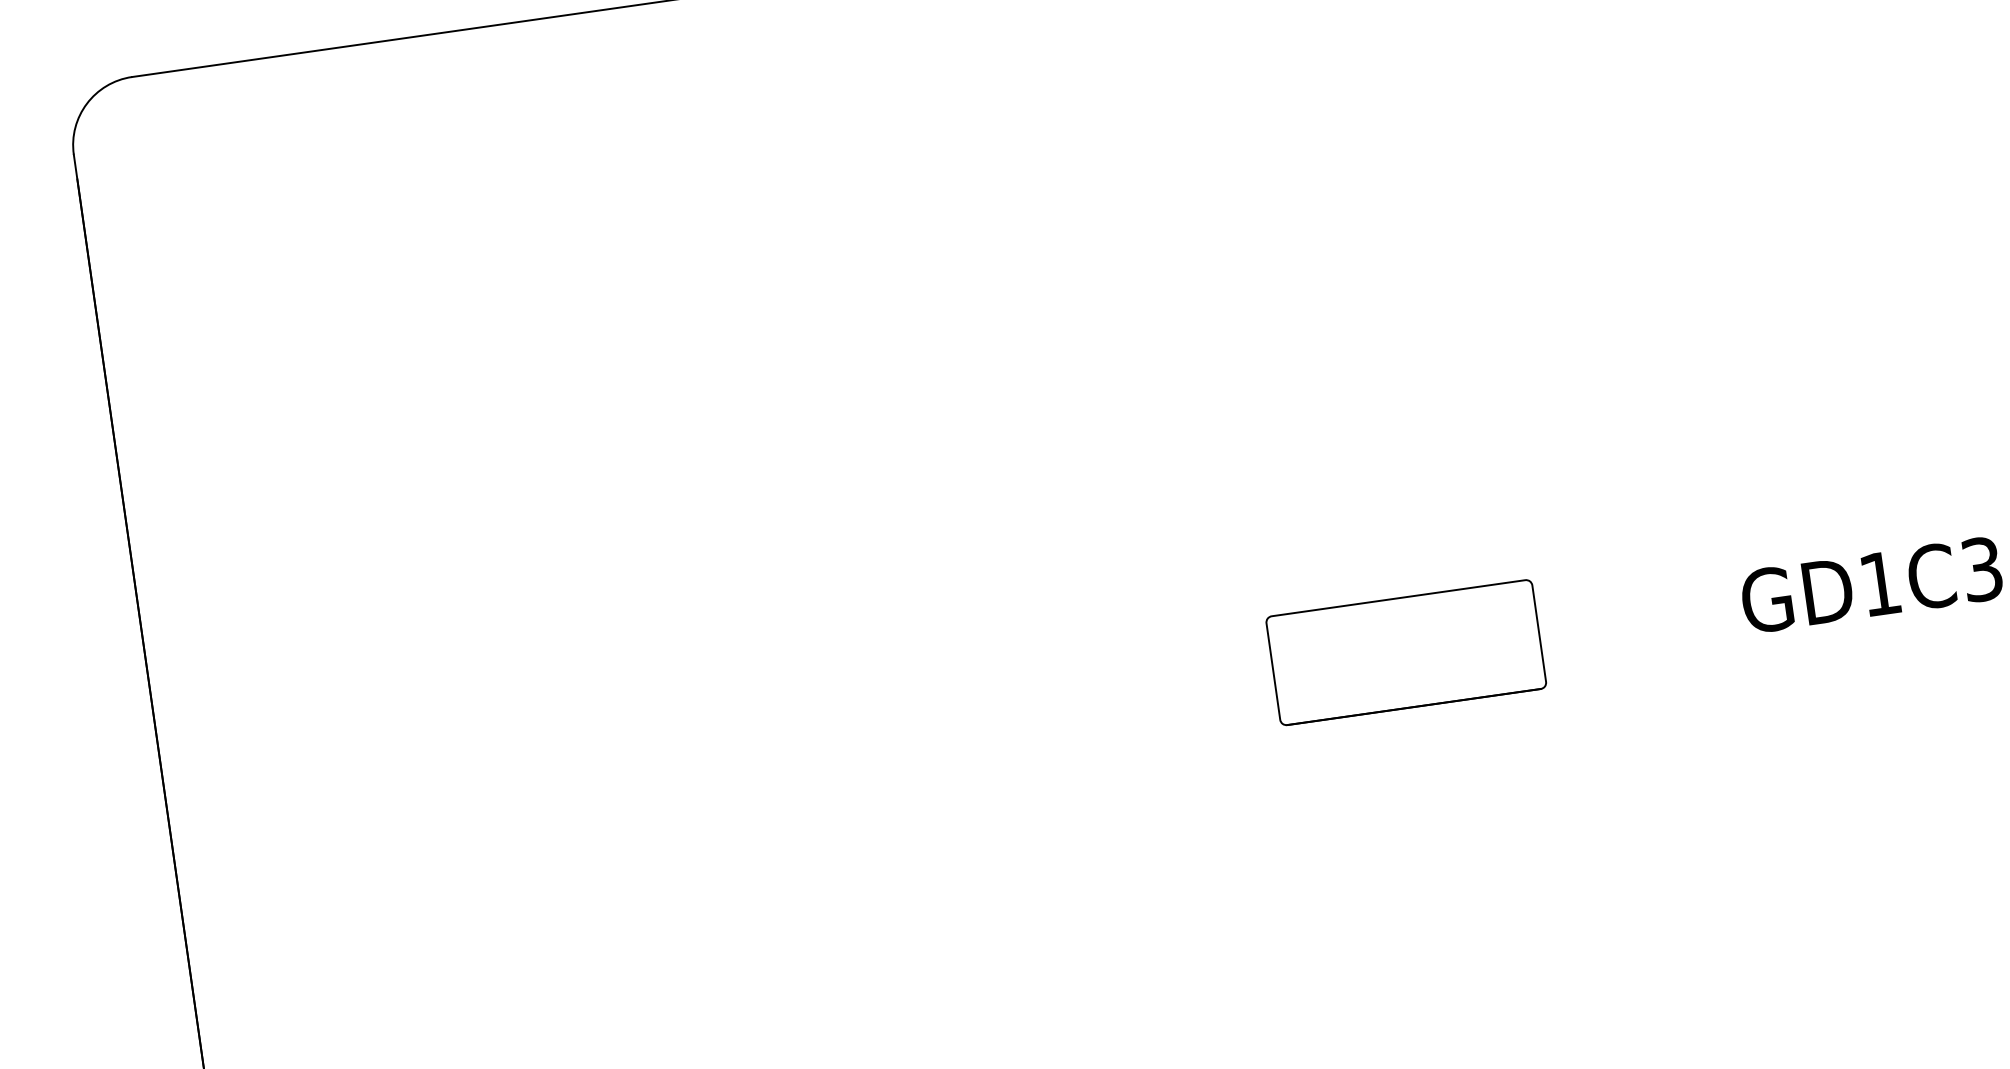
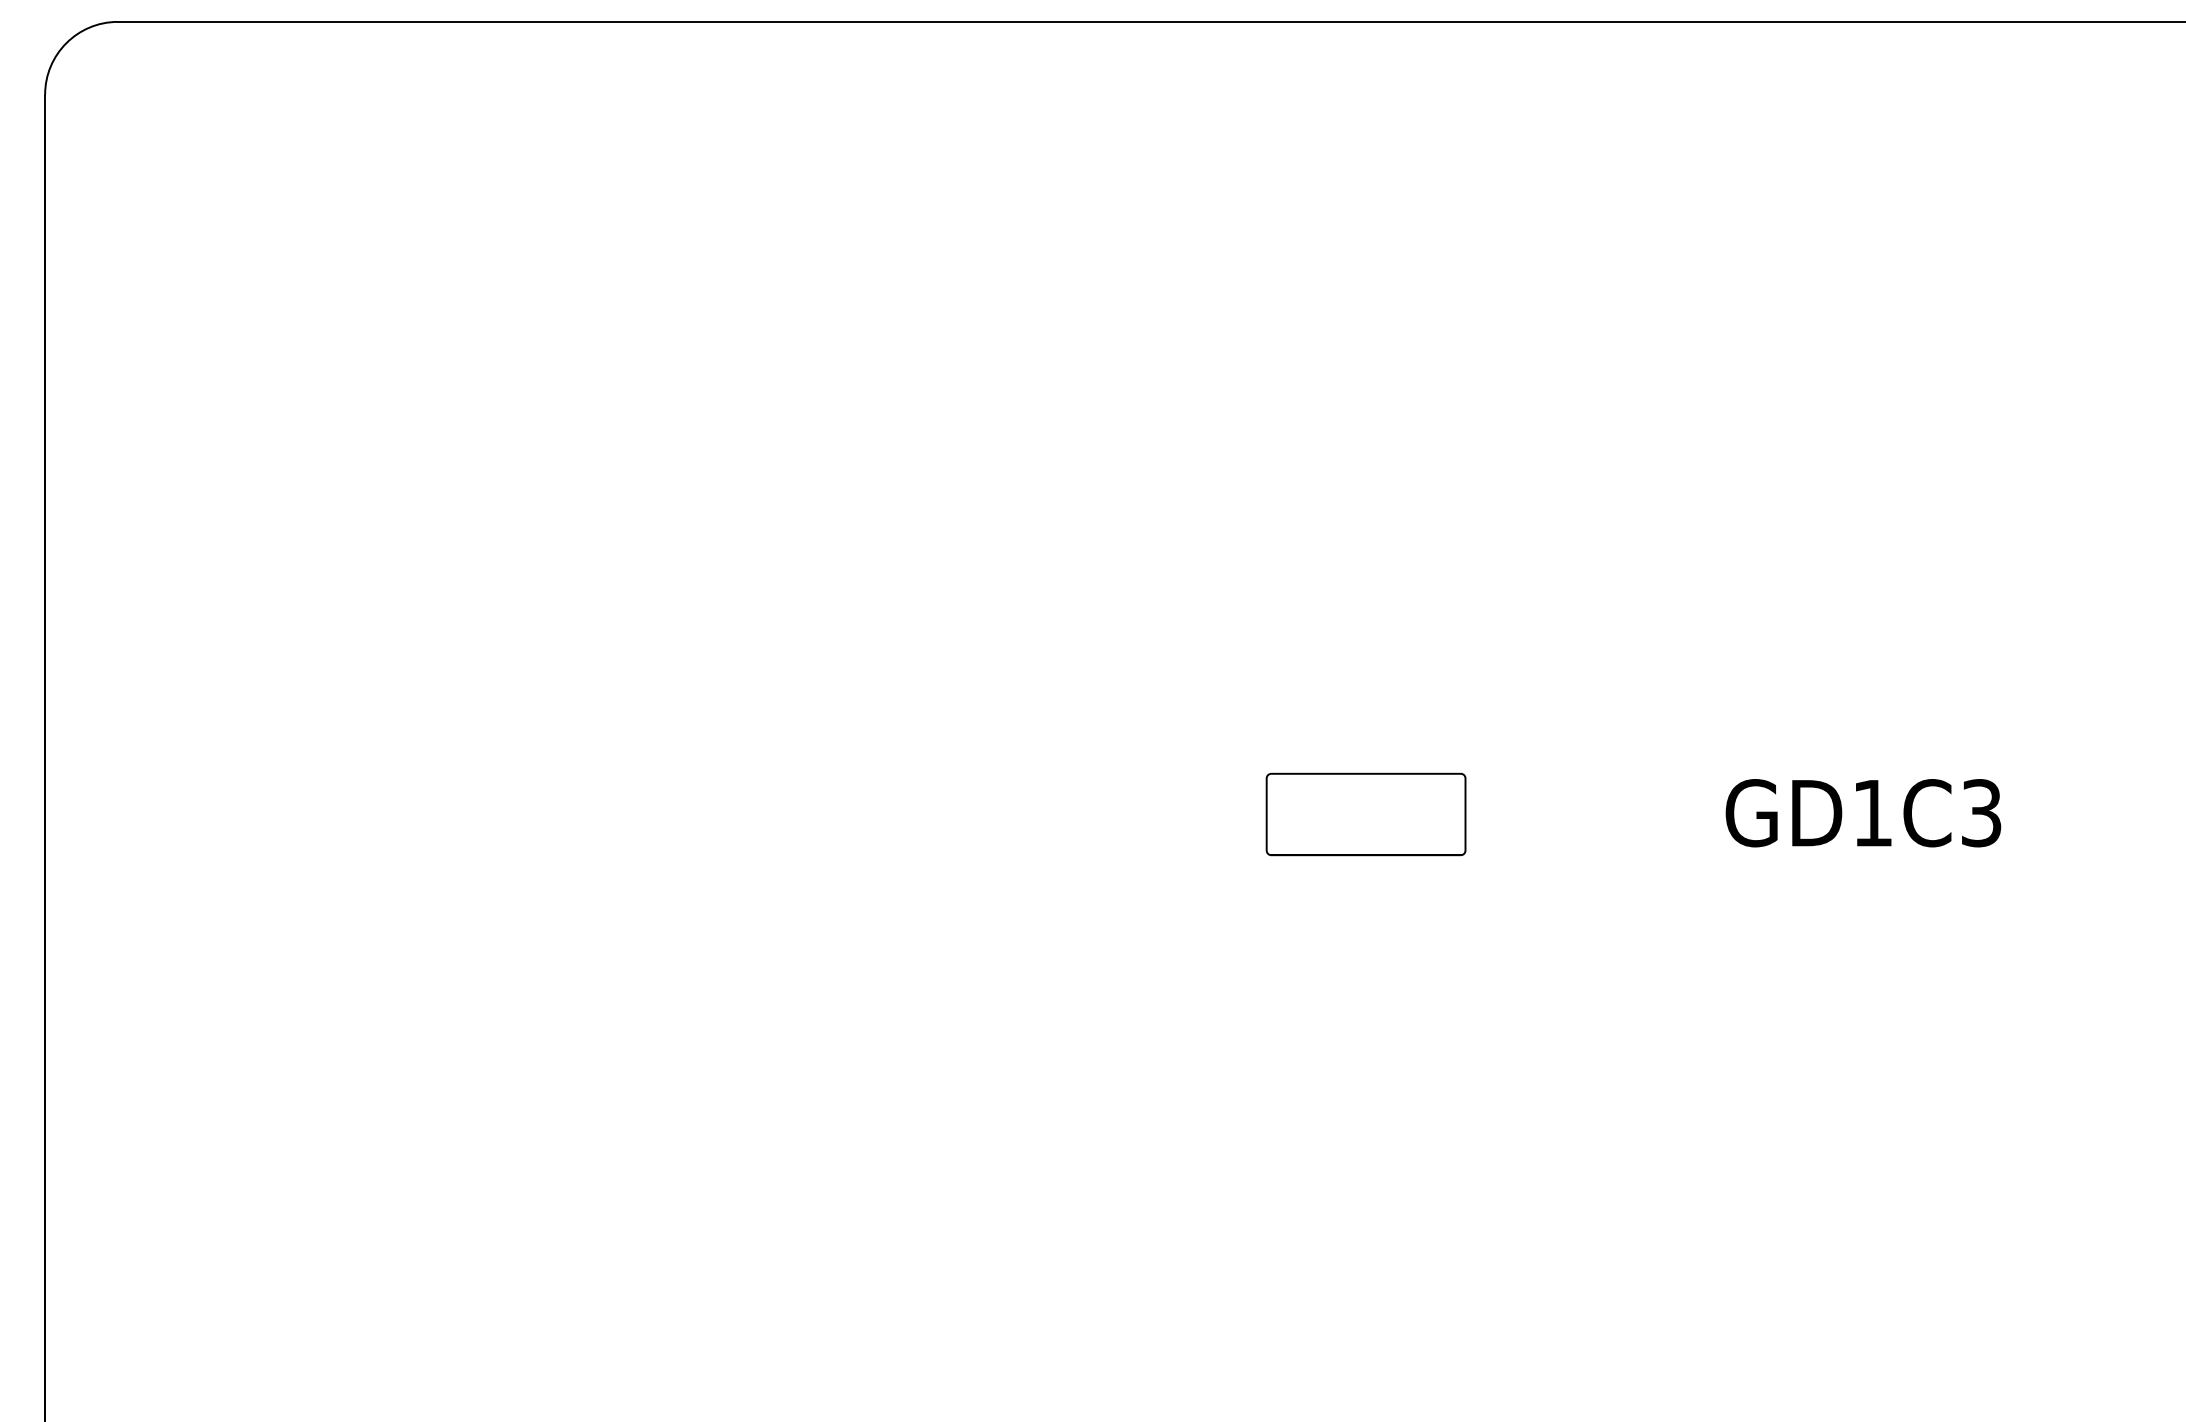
part: (1405, 652) -> (1365, 814), size x0.7

